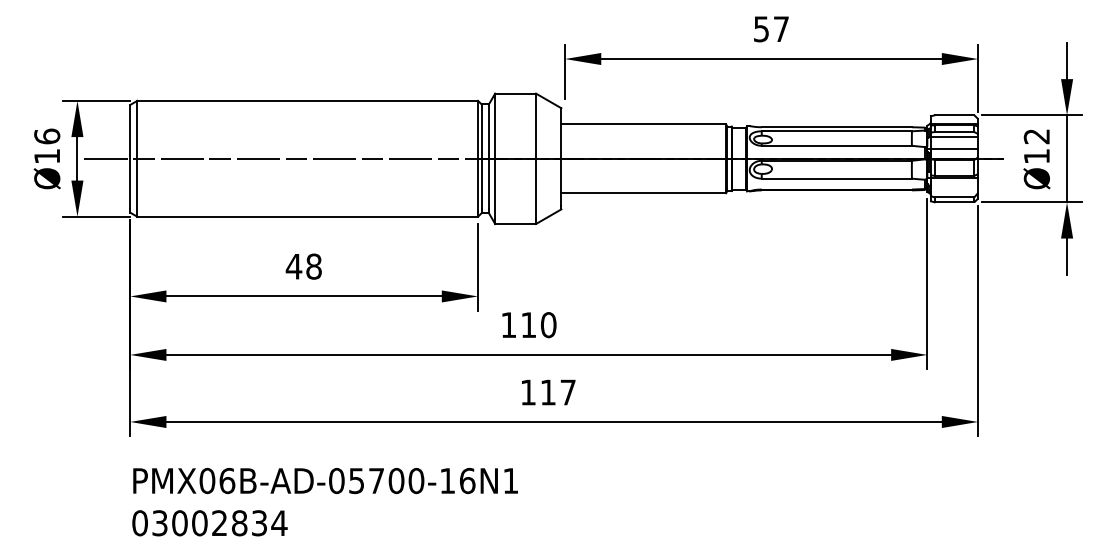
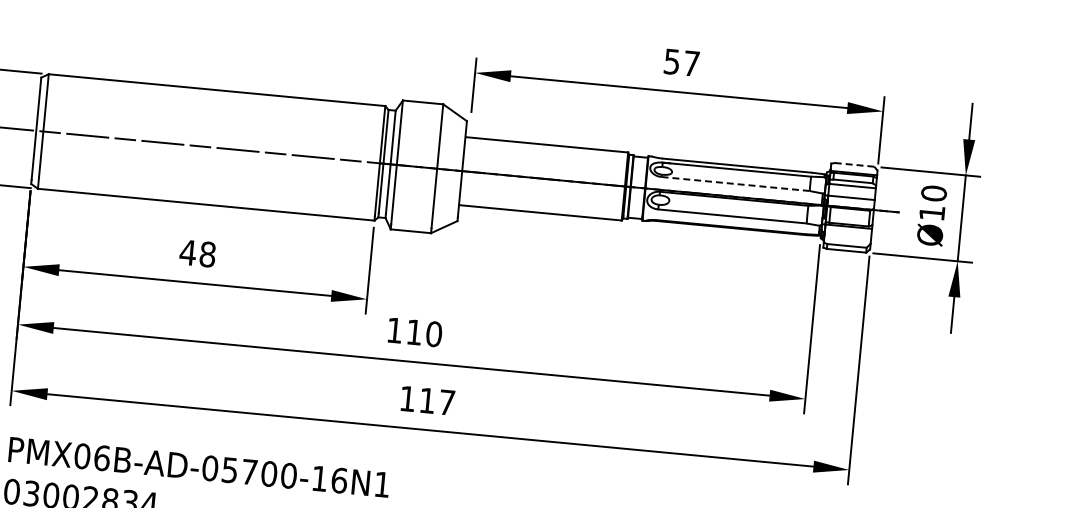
line: (954, 115) -> (854, 165), solid -> dashed
text: (1036, 136) -> (933, 193), Ø12 -> Ø10
line: (836, 145) -> (735, 183), solid -> dashed

